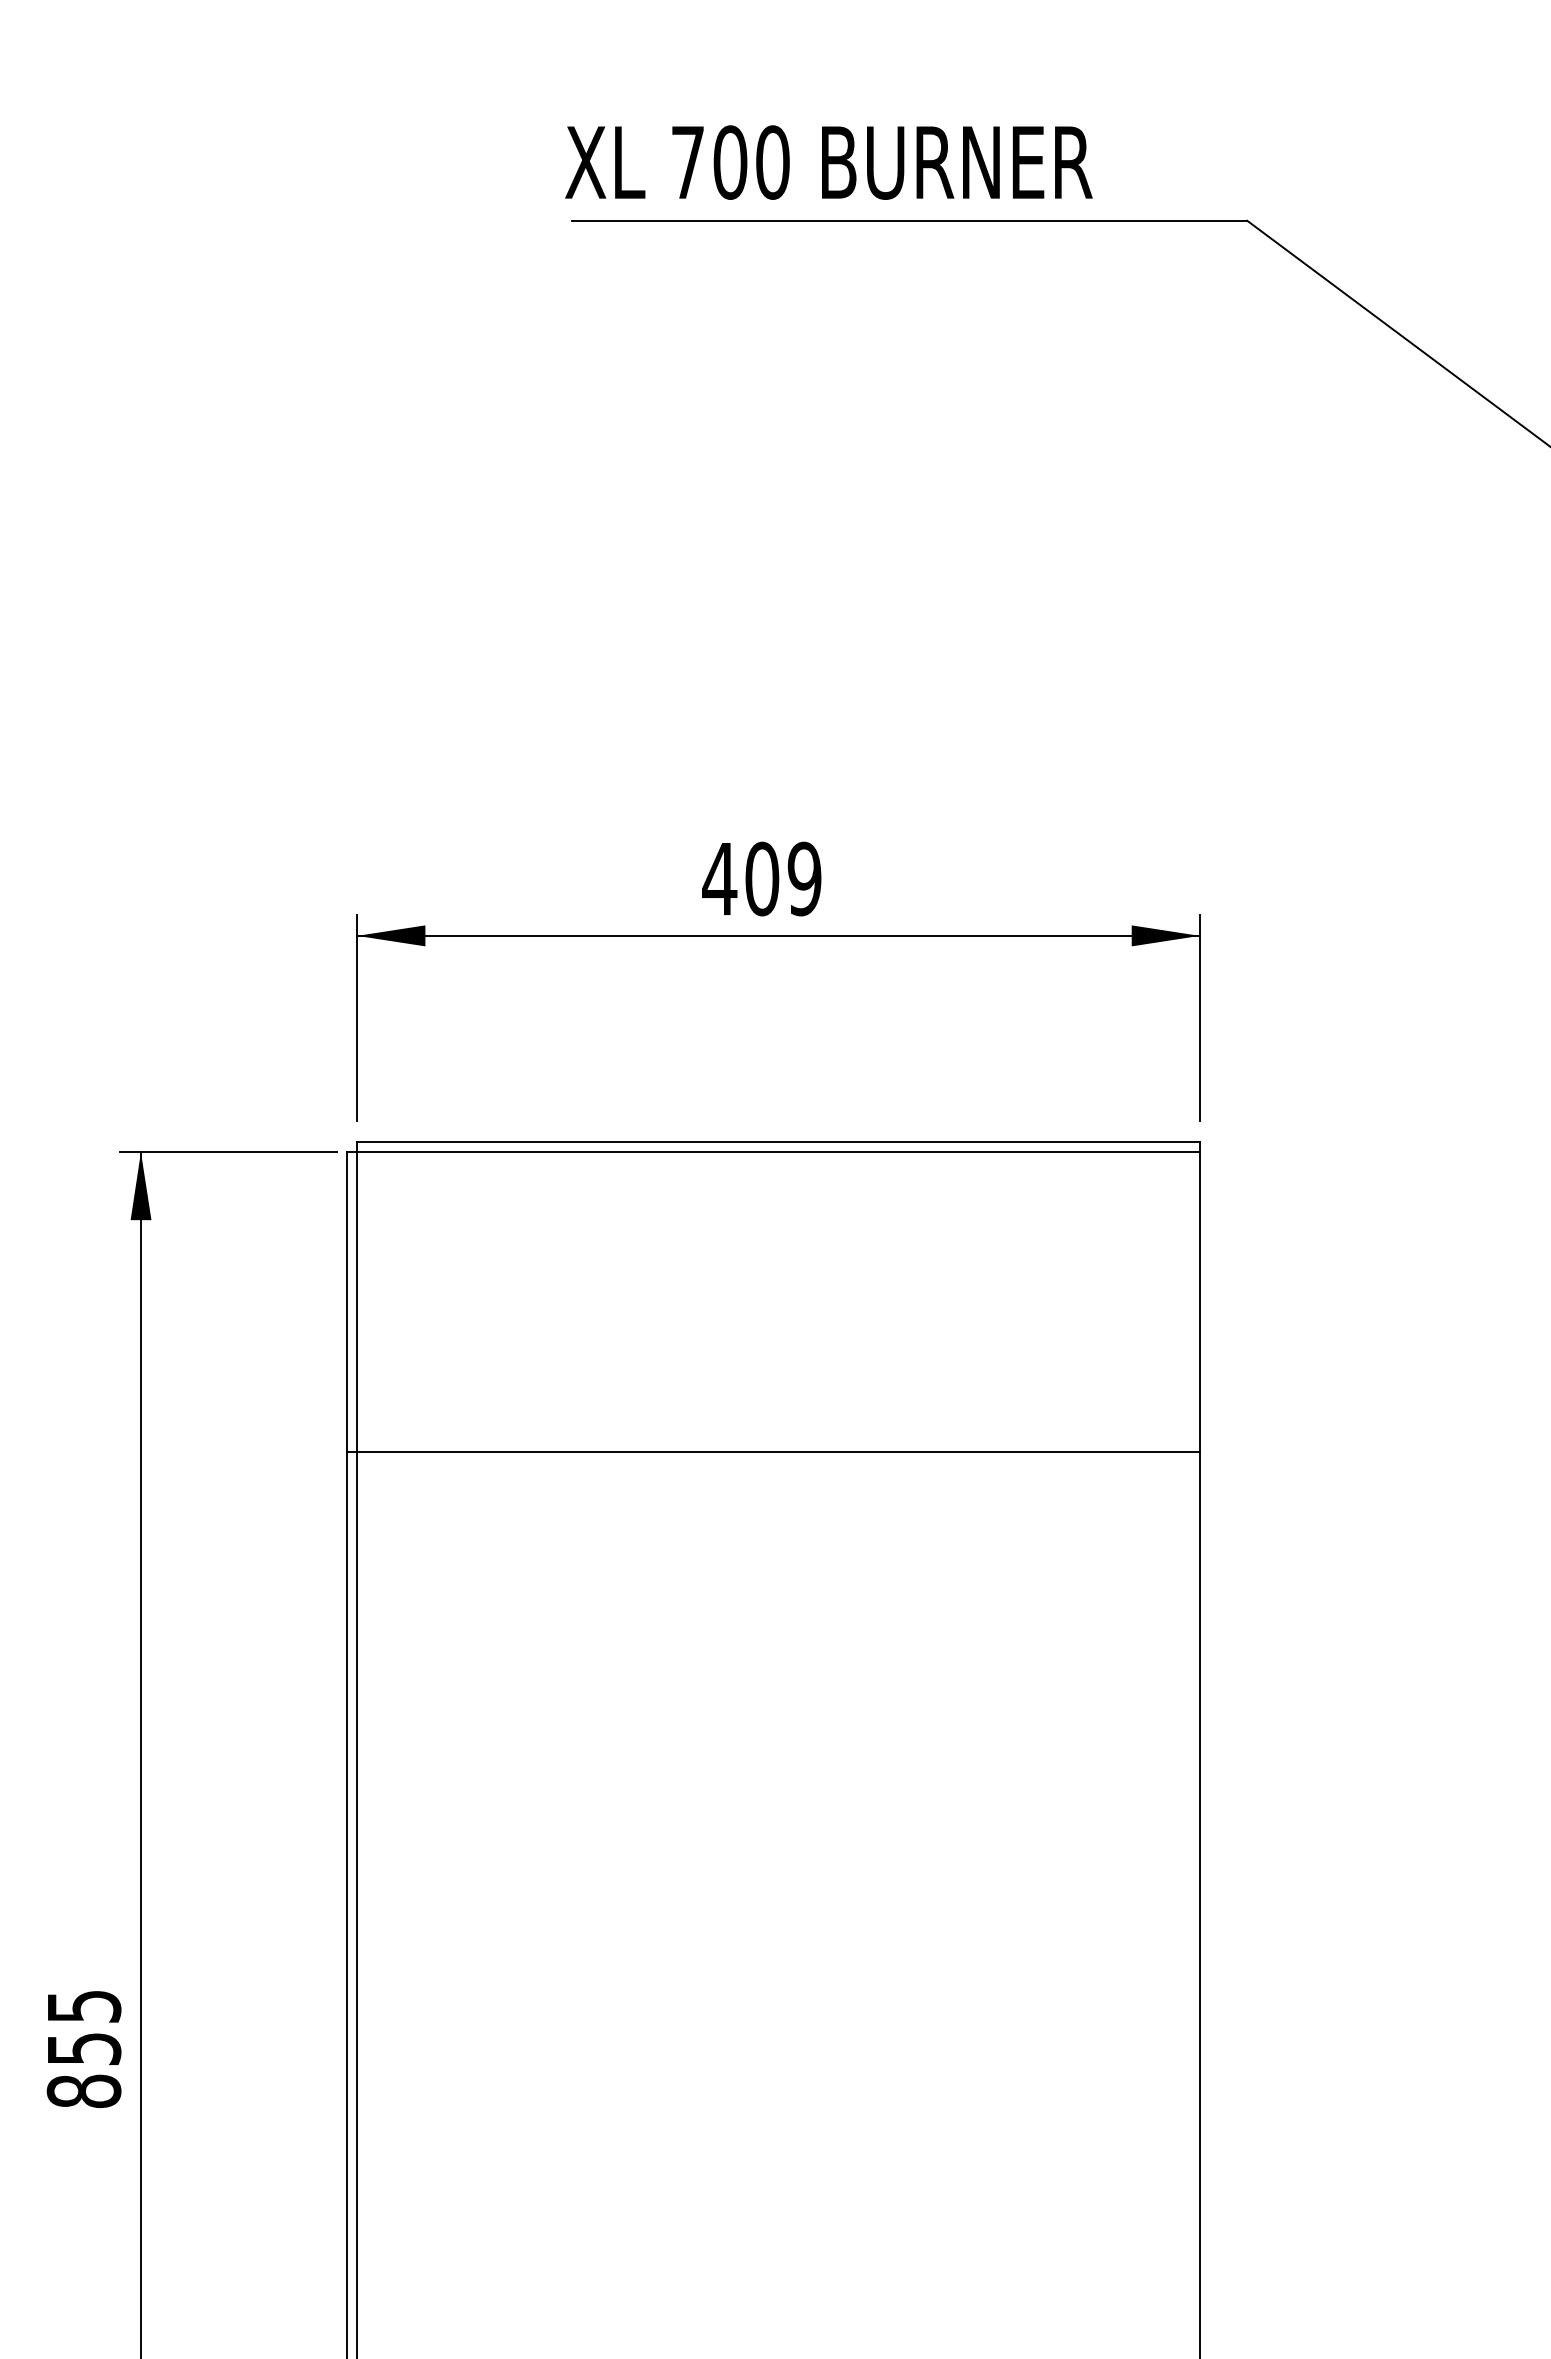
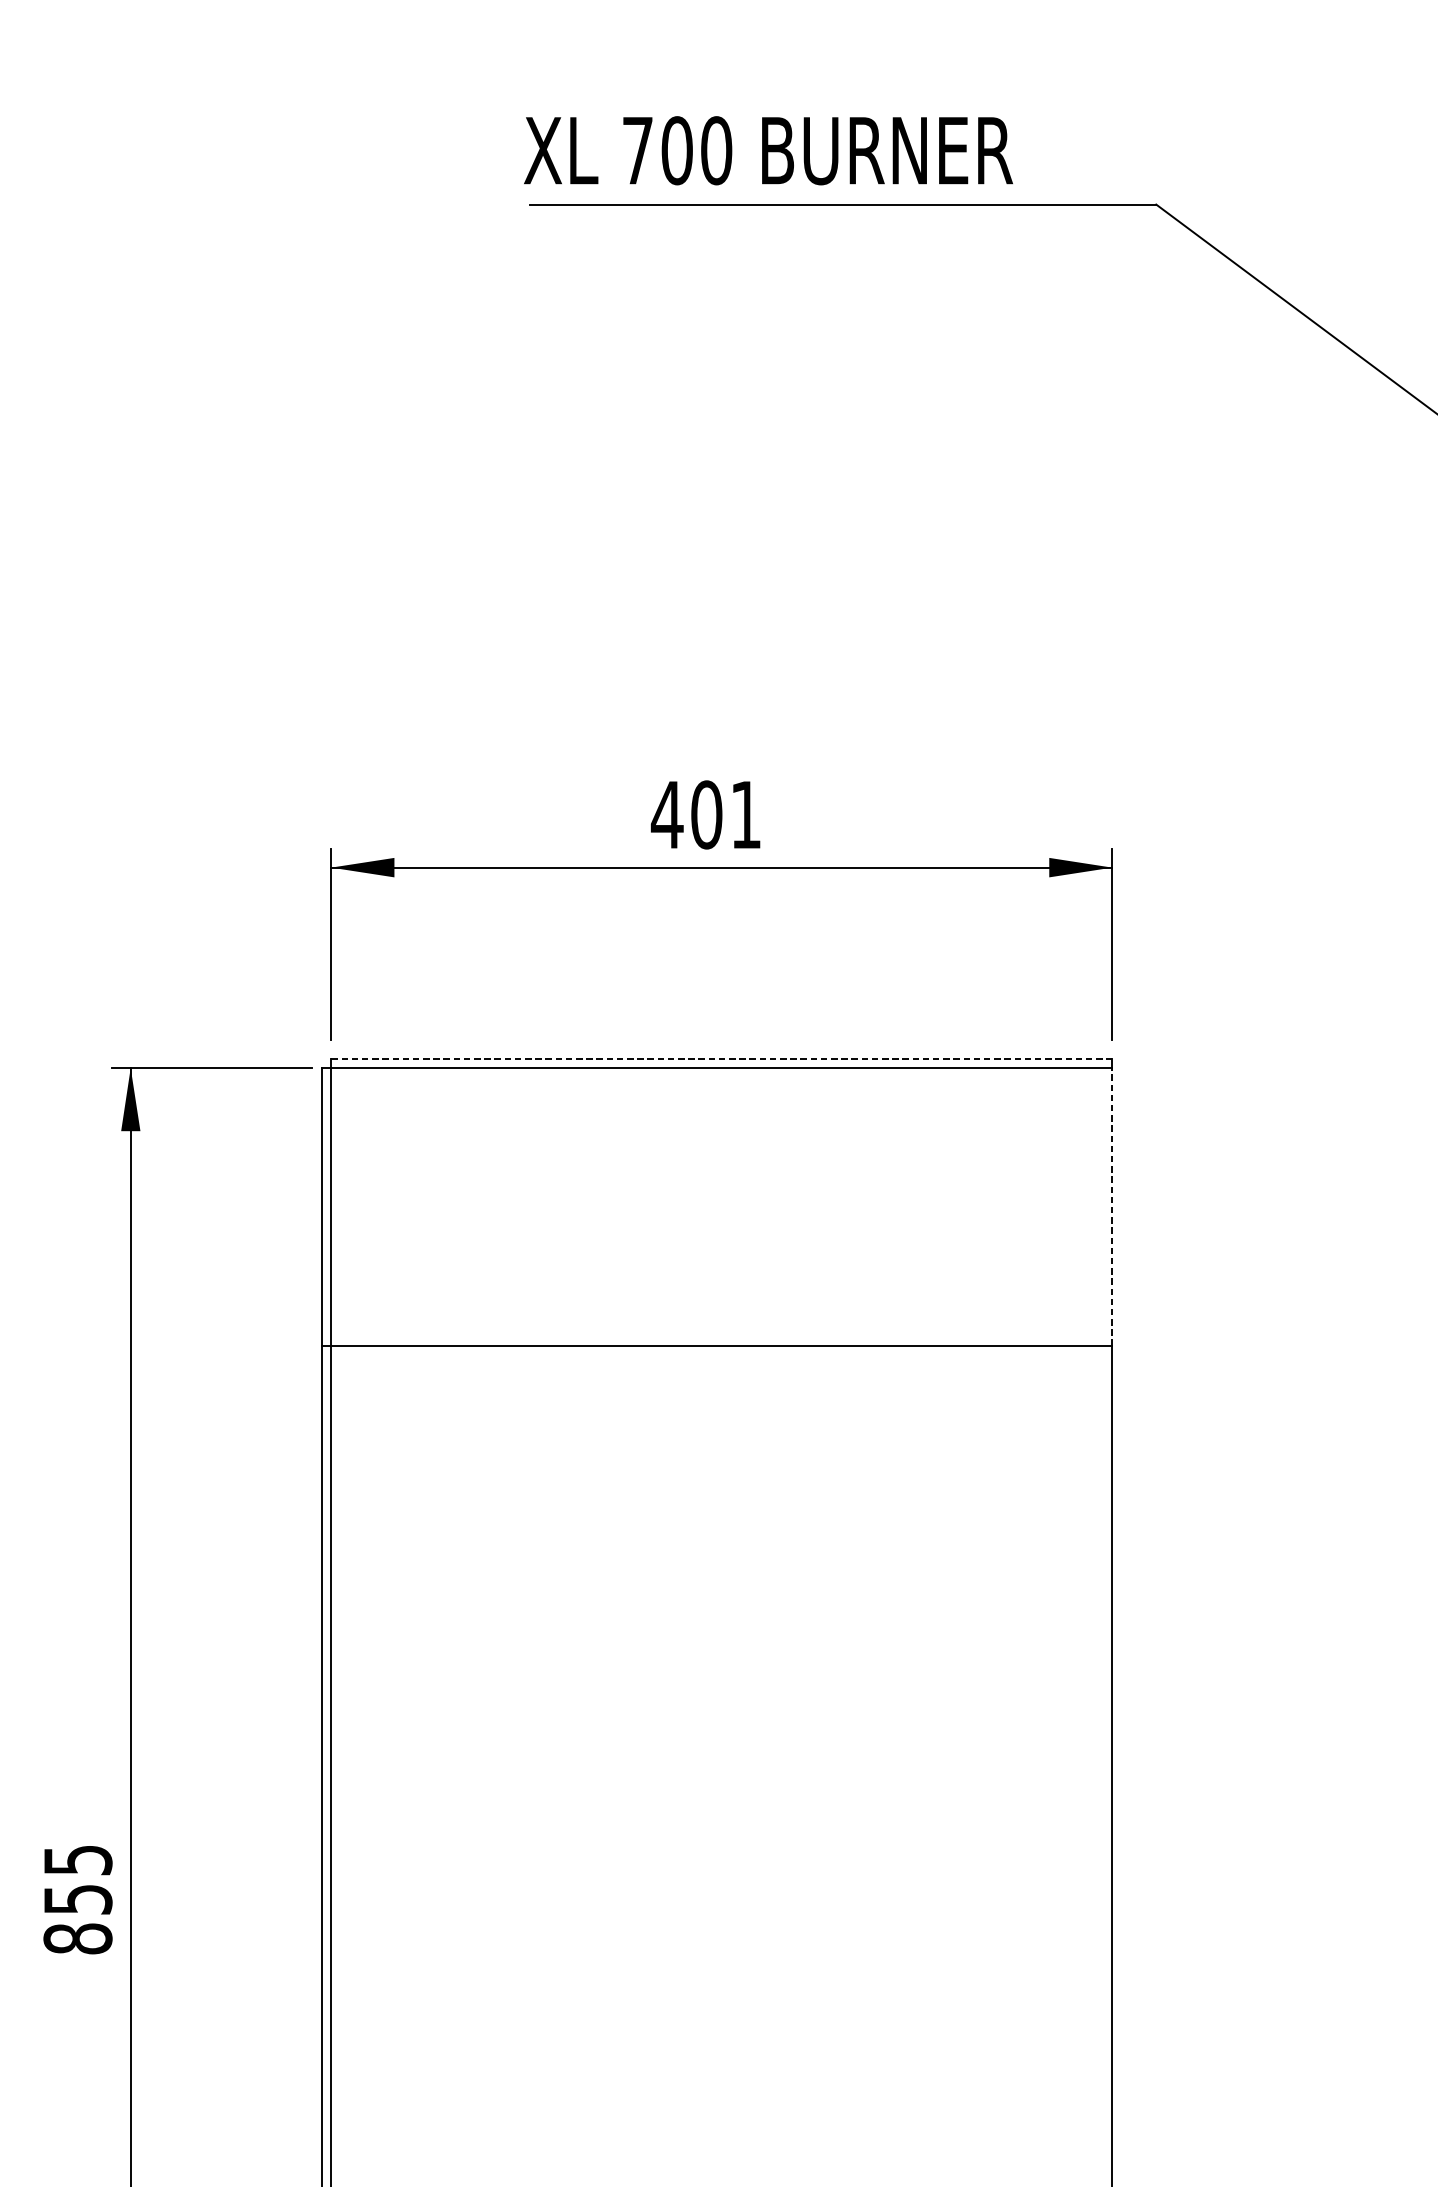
text: (804, 878) -> (745, 814), 409 -> 401
line: (779, 1141) -> (722, 1058), solid -> dashed
line: (1199, 1301) -> (1112, 1206), solid -> dashed

